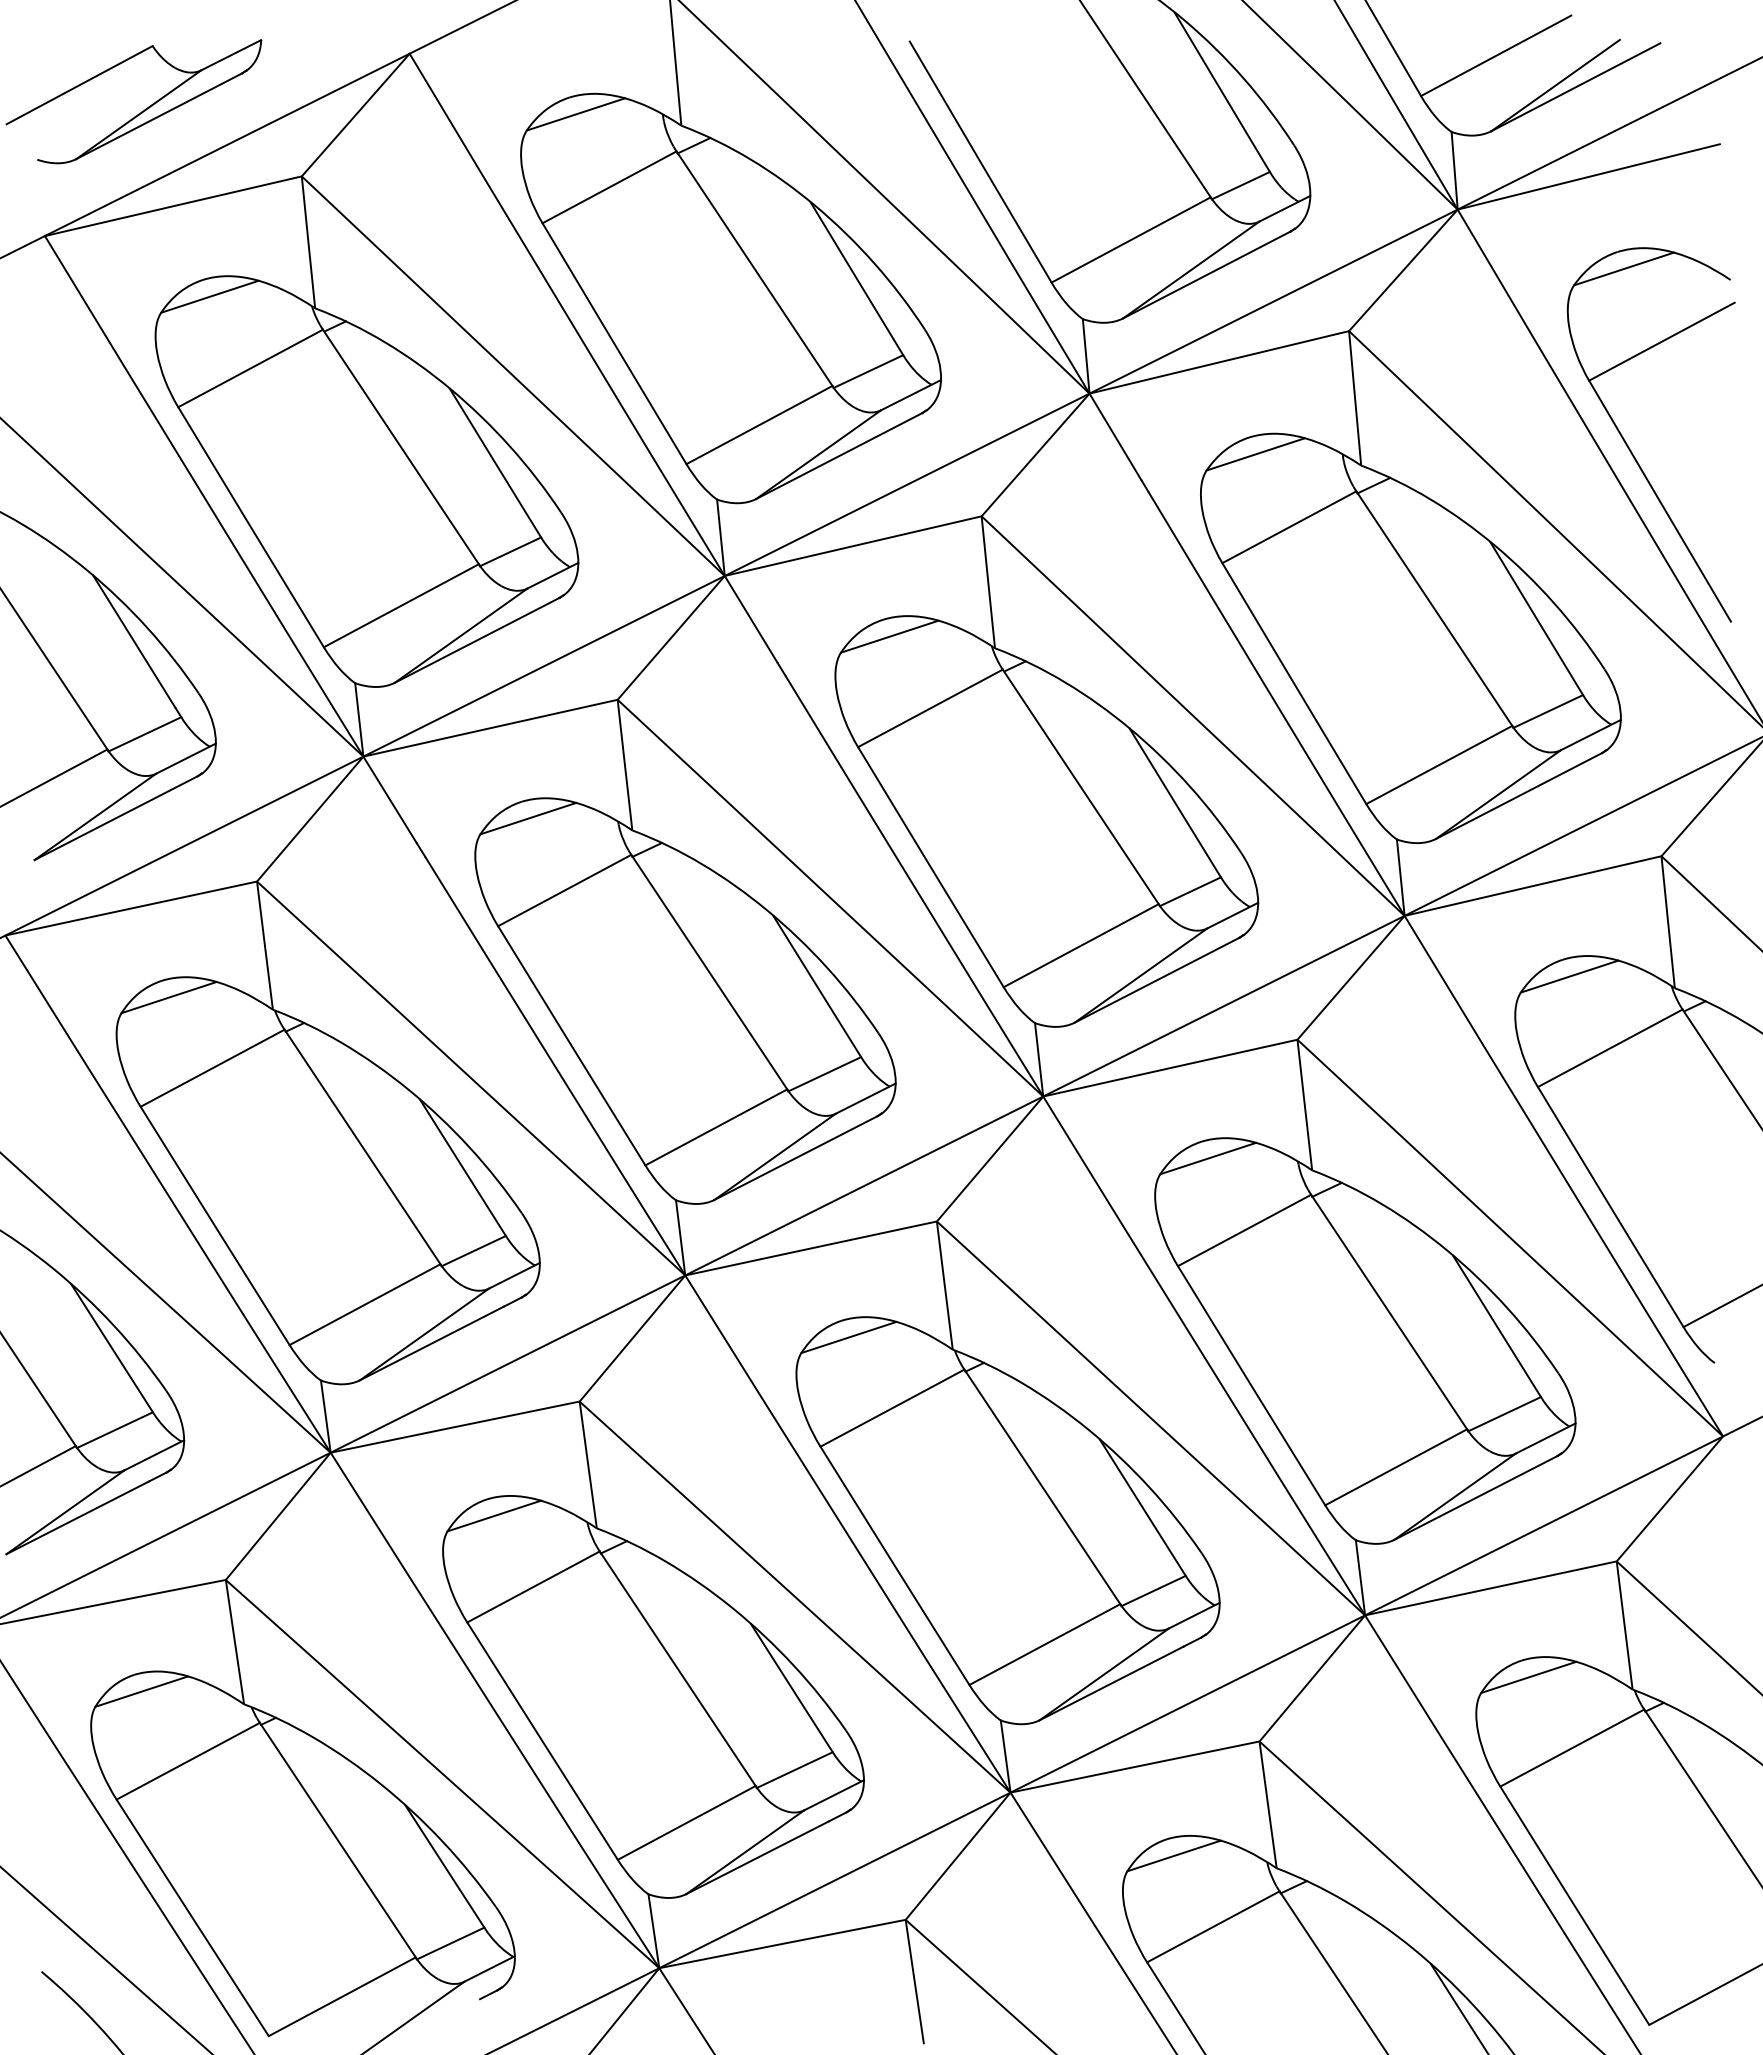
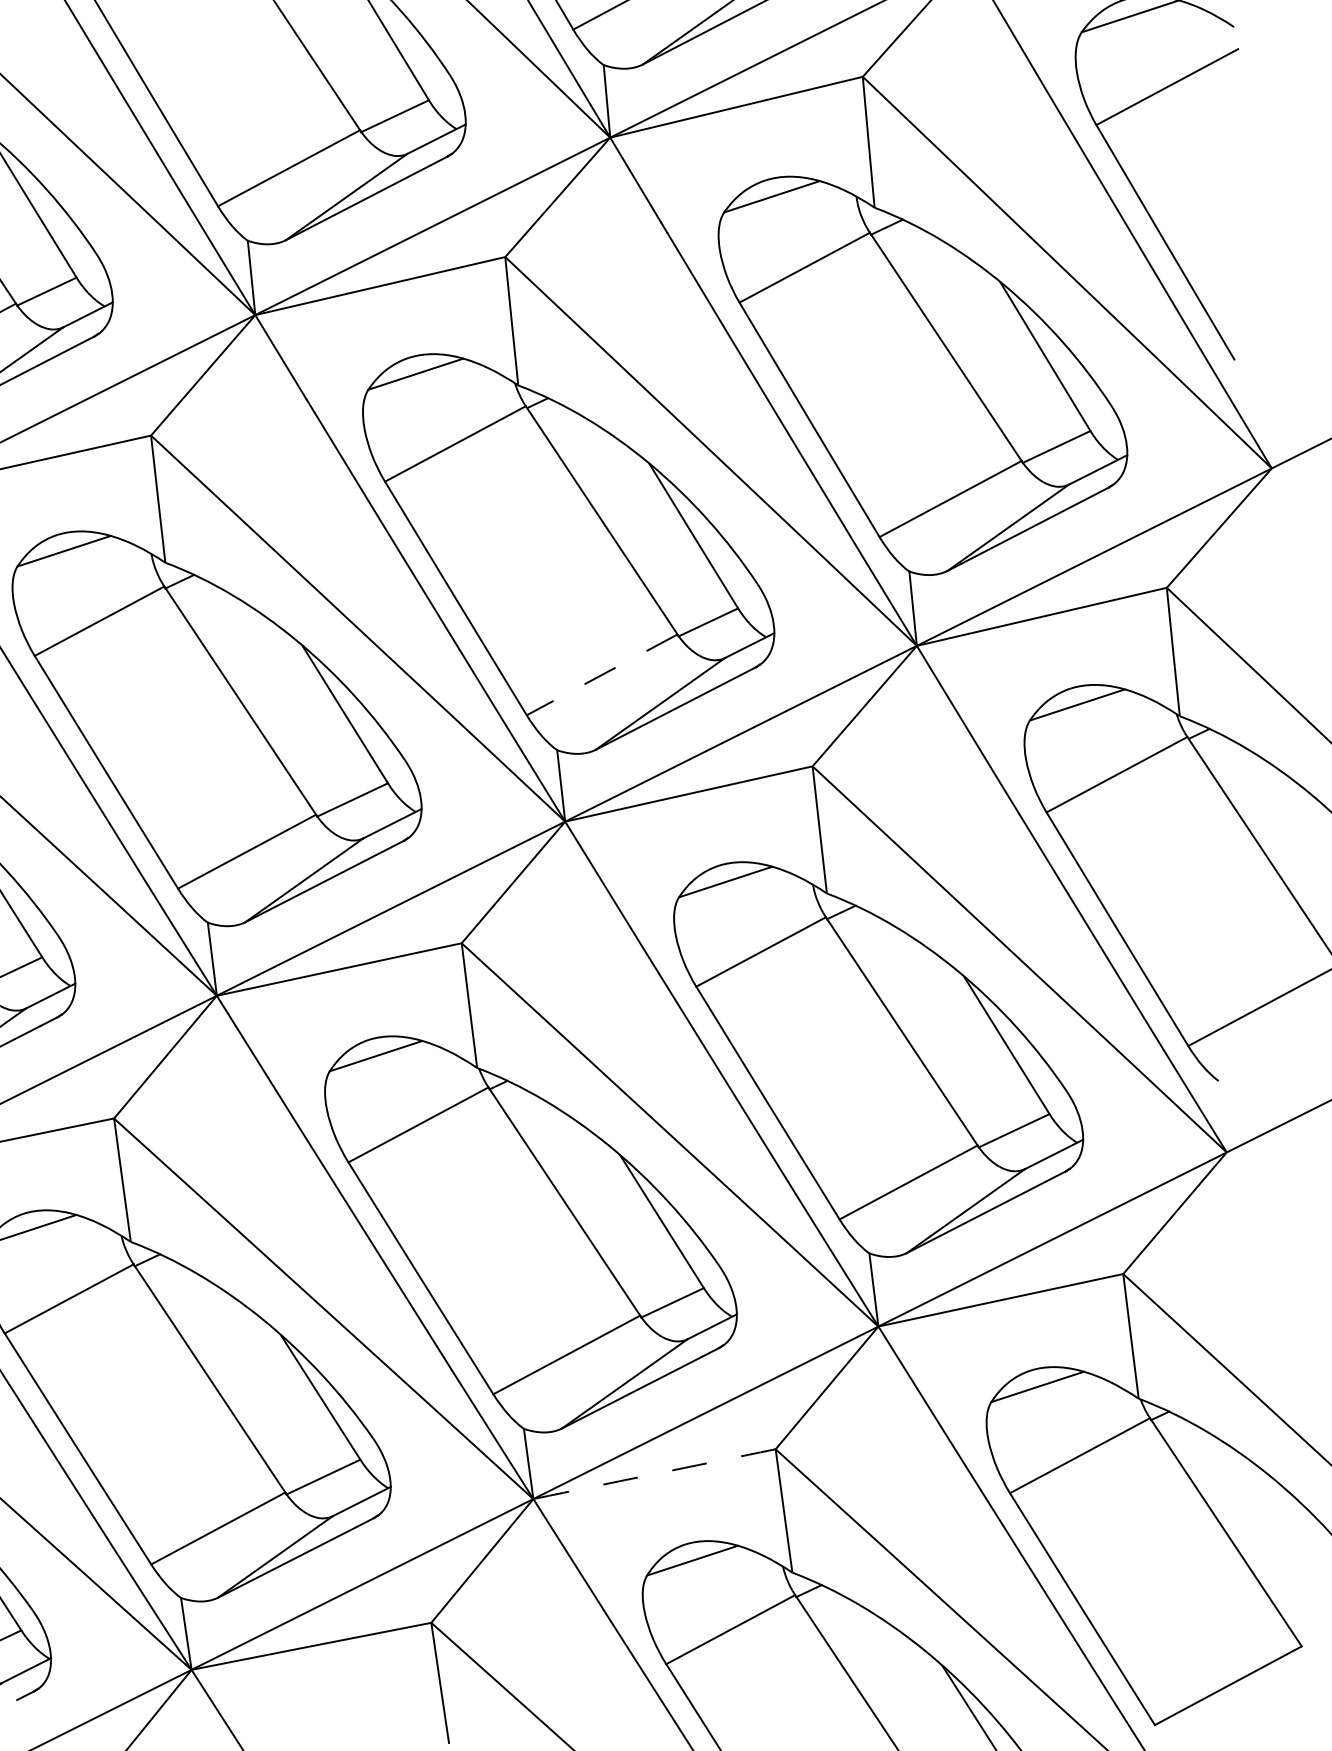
line: (1081, 945) -> (602, 674), solid -> dashed
arc: (1135, 1767) -> (654, 1474), solid -> dashed

